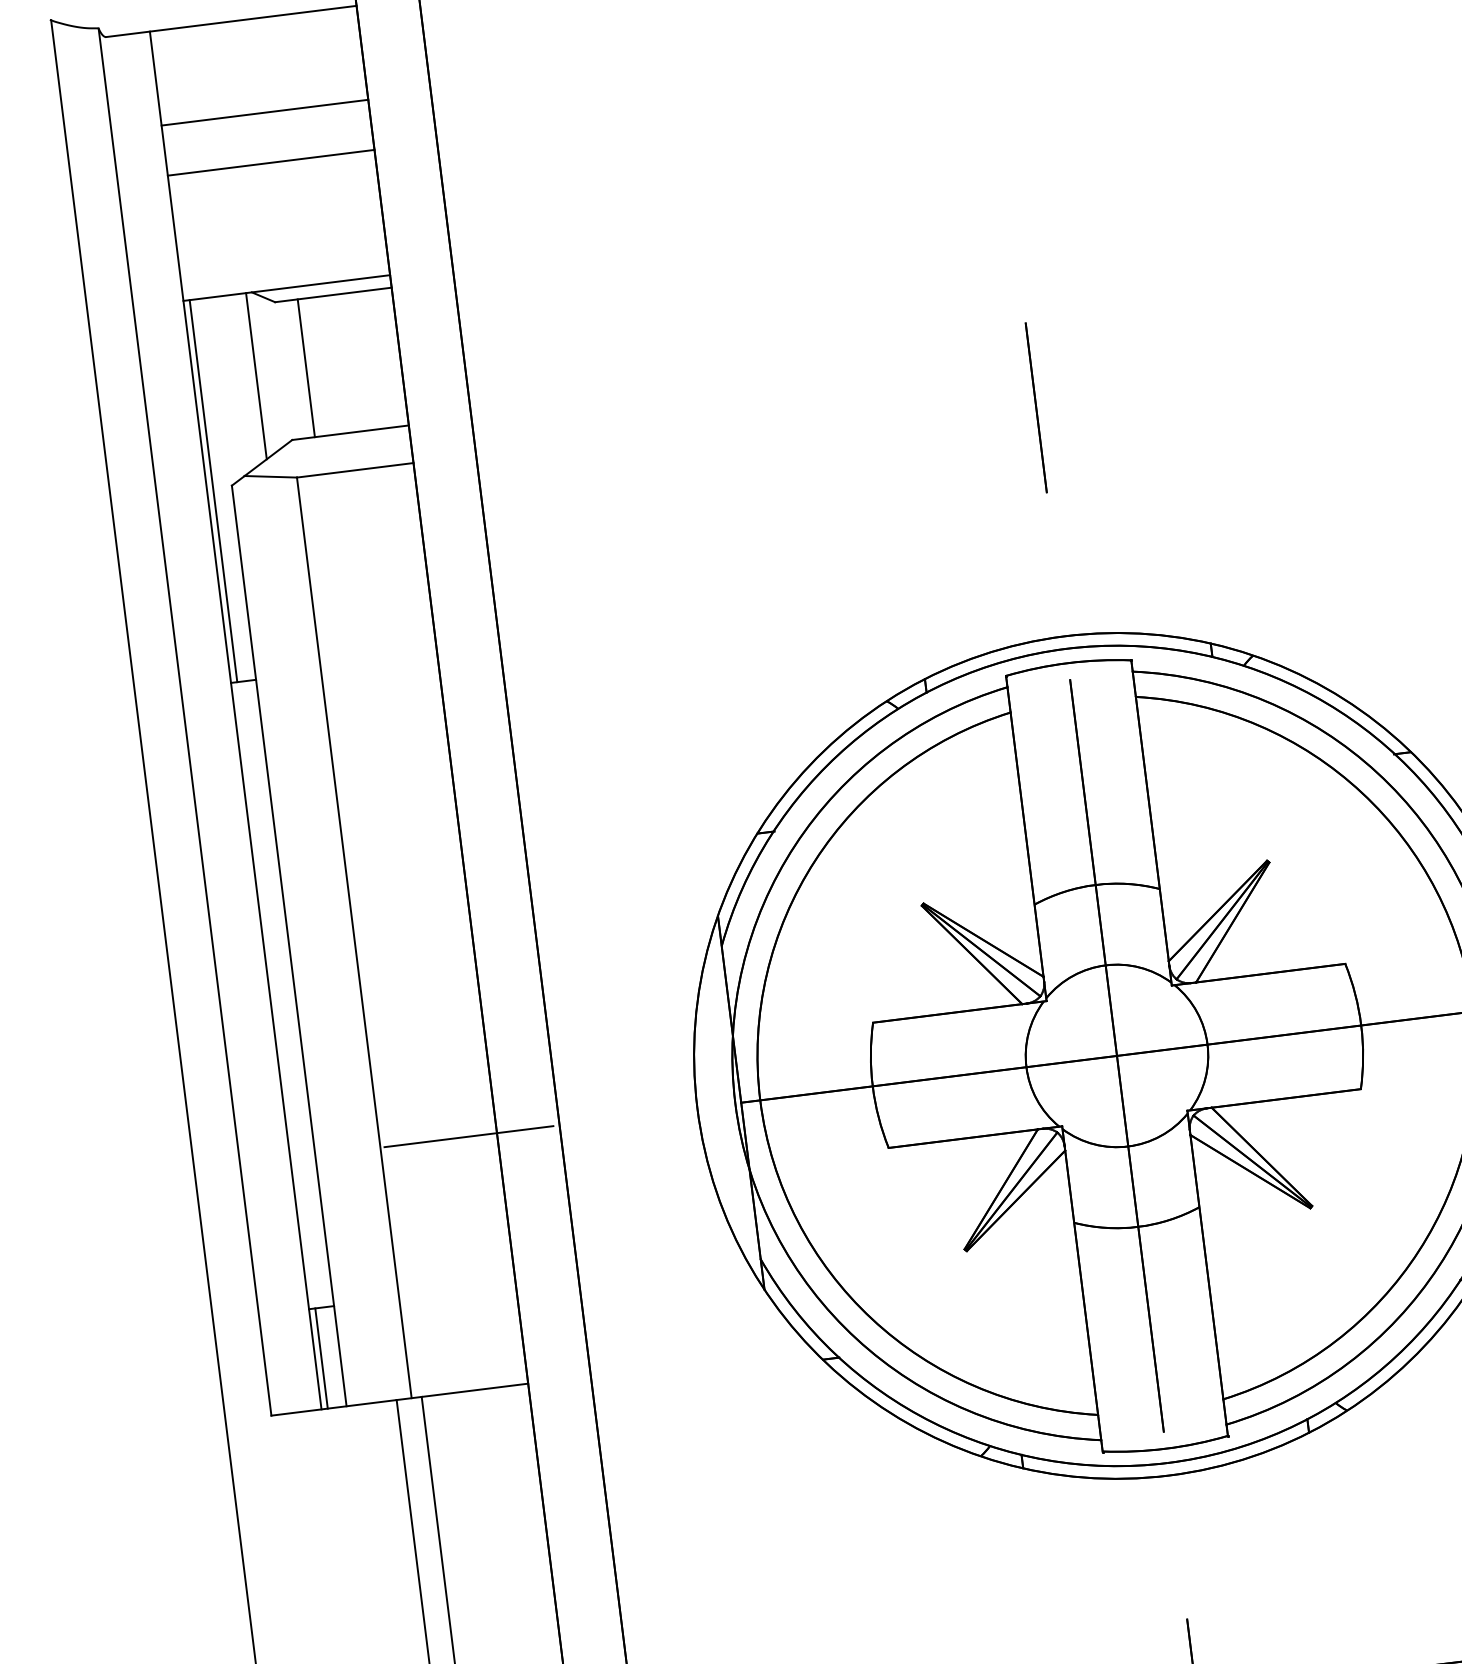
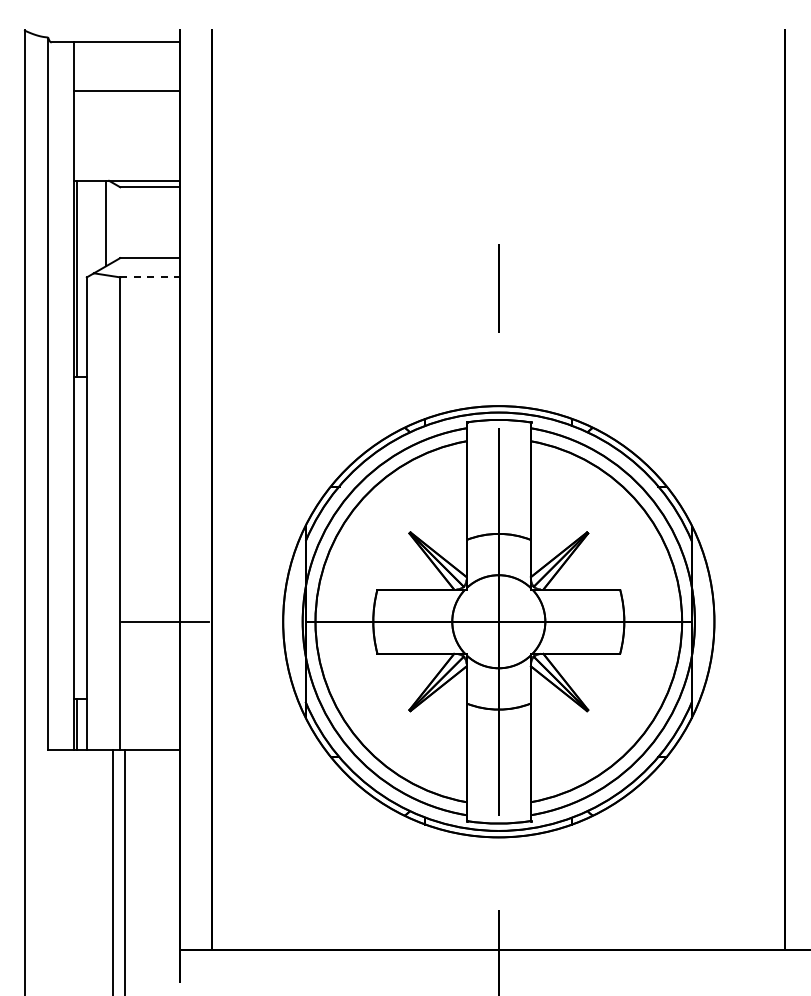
line: (271, 162) -> (127, 116), removed
line: (305, 368) -> (131, 222), removed
line: (355, 470) -> (150, 277), solid -> dashed

